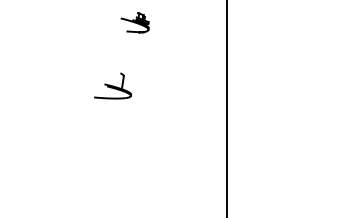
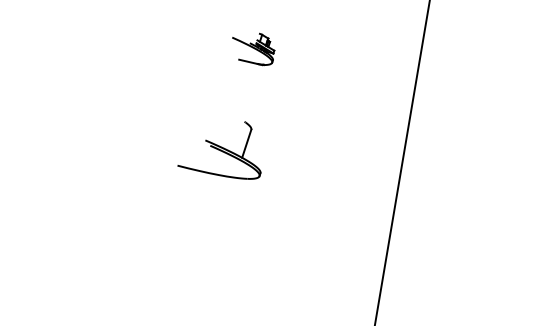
part: (134, 22) -> (252, 47), moved
part: (112, 85) -> (223, 146), size x1.43

